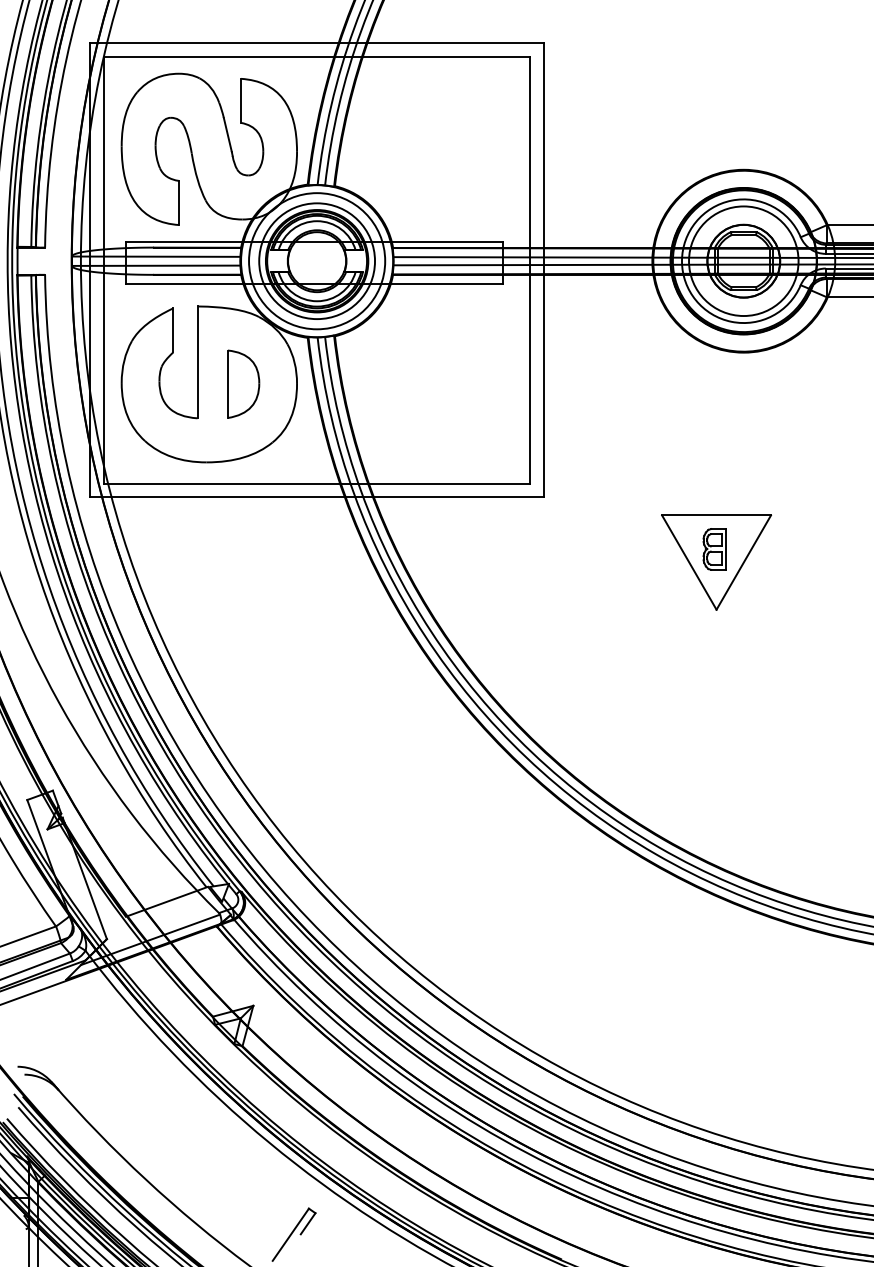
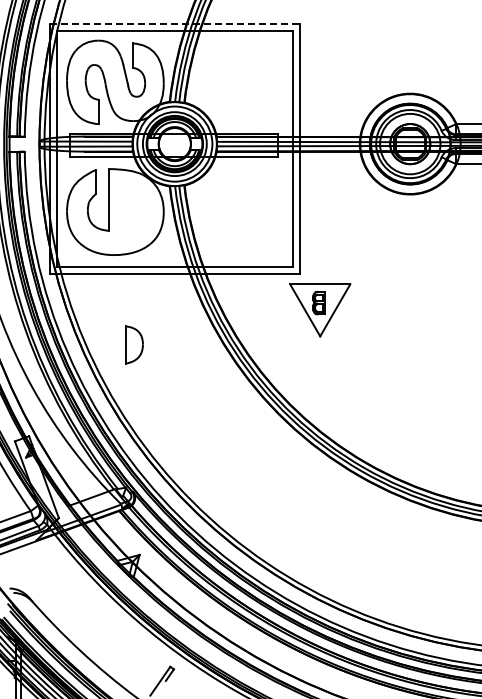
line: (318, 42) -> (175, 23), solid -> dashed
part: (243, 383) -> (134, 344), moved
part: (717, 562) -> (320, 310), moved

